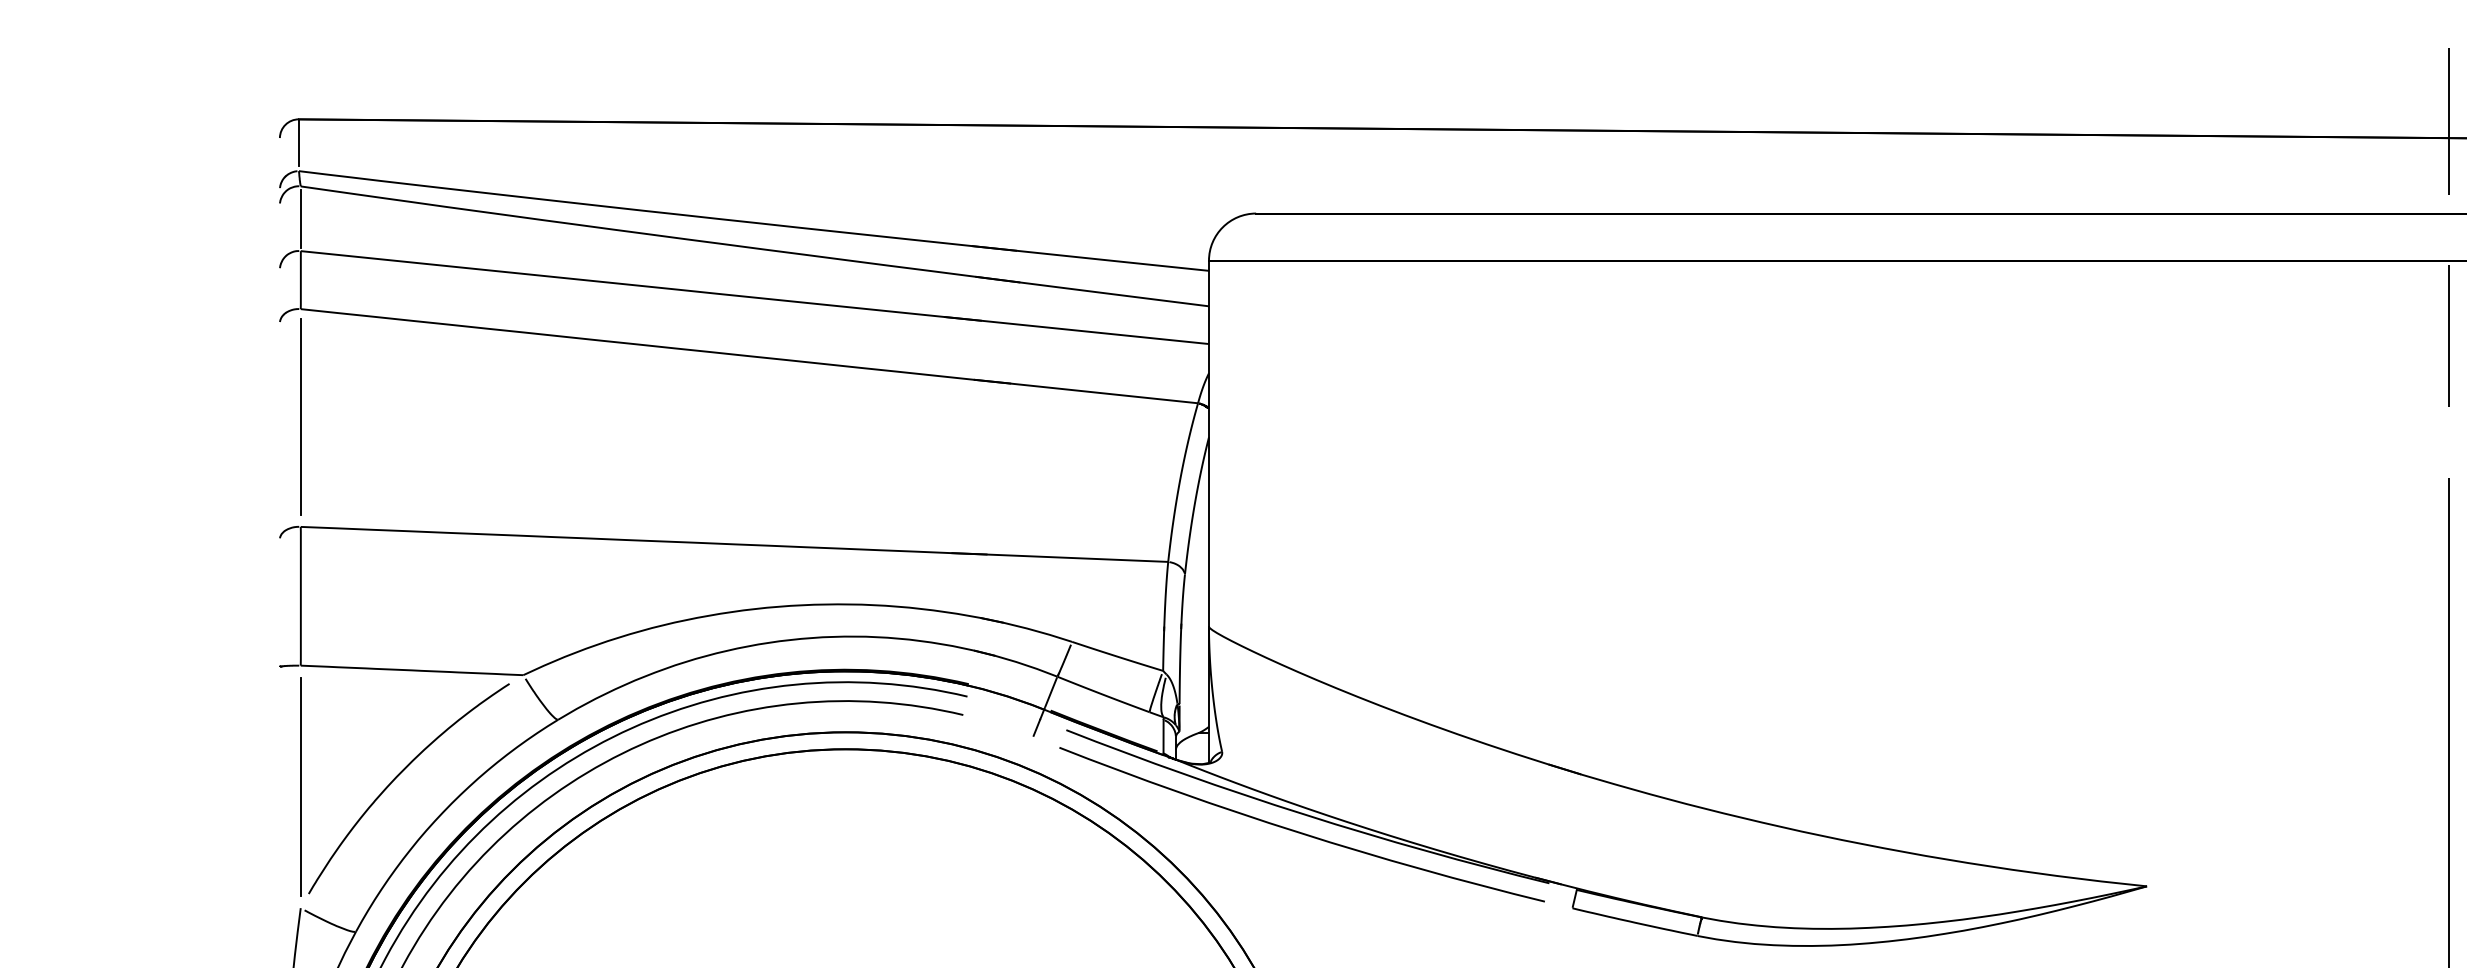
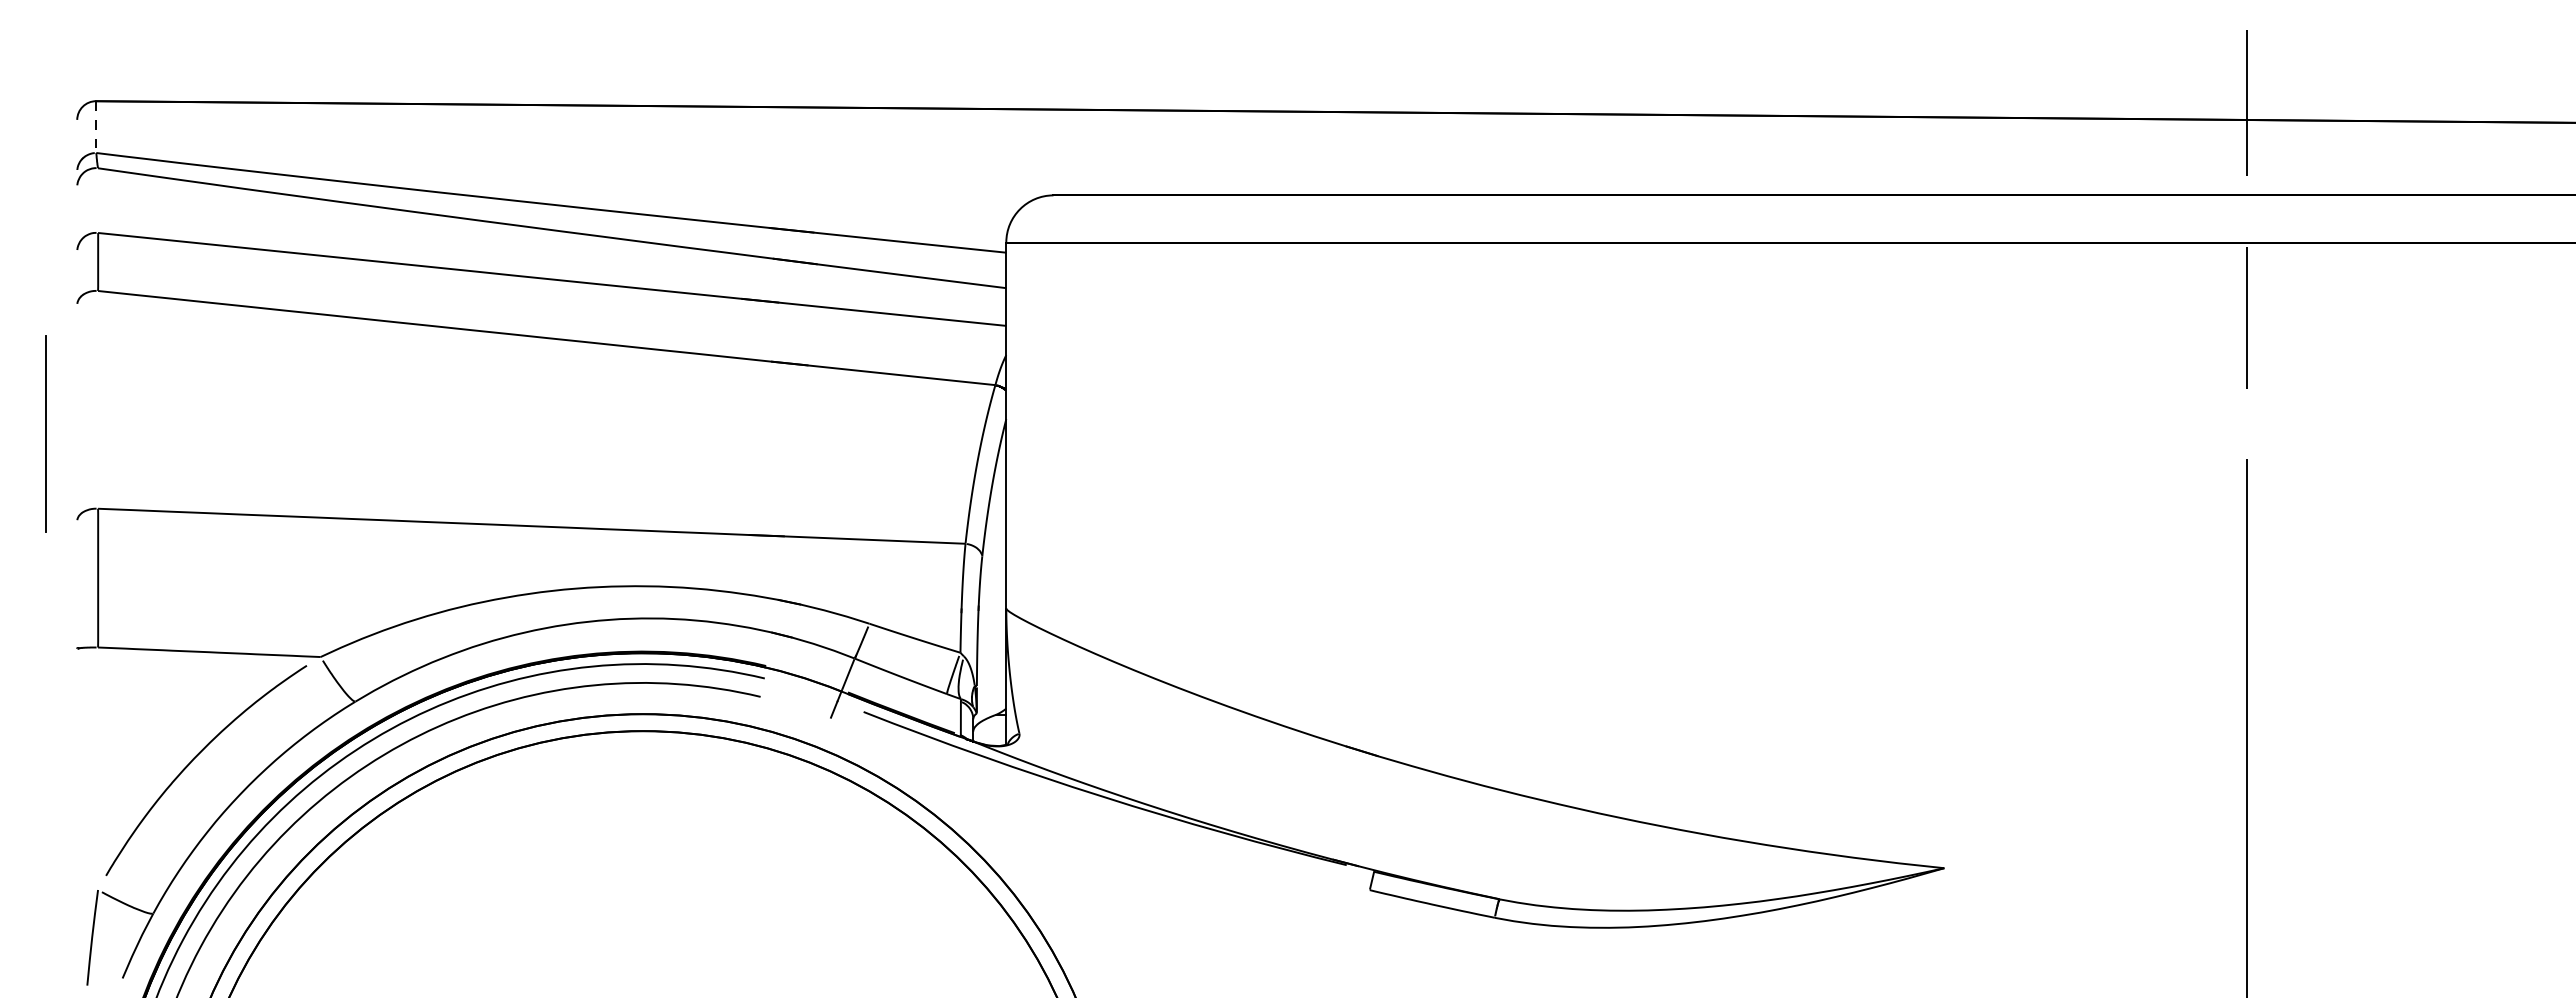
line: (299, 143) -> (96, 125), solid -> dashed
line: (301, 218) -> (98, 200), removed
line: (300, 416) -> (45, 433), moved
line: (301, 786) -> (98, 768), removed
arc: (1300, 831) -> (1097, 813), removed

